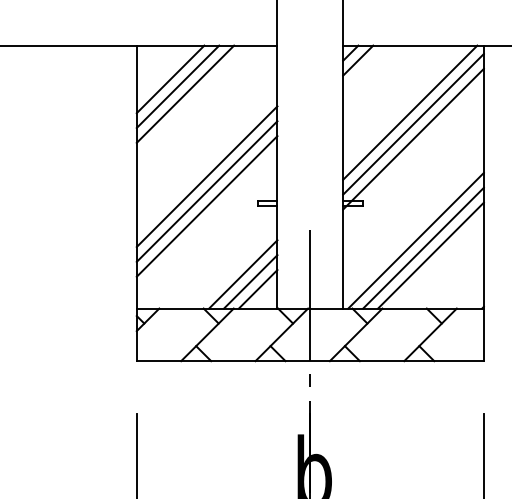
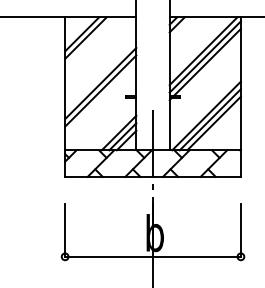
line: (184, 93) -> (89, 41), removed
line: (206, 206) -> (100, 98), removed

